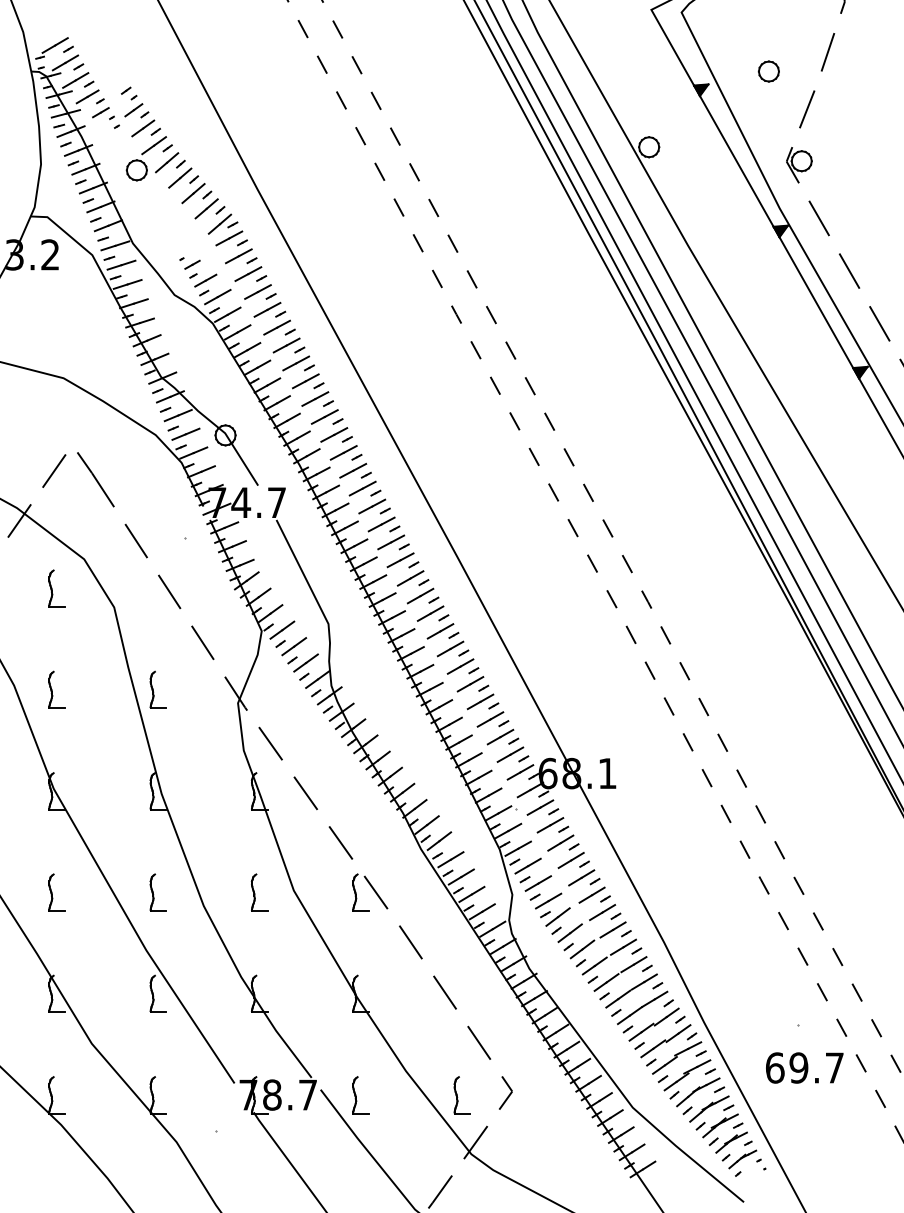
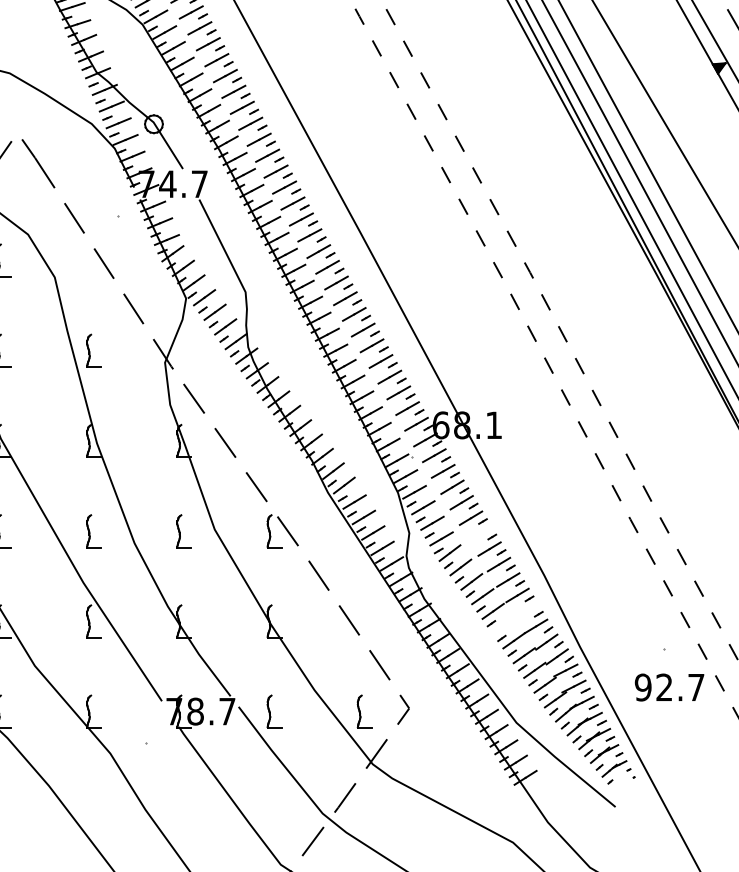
line: (591, 894) -> (479, 533), removed
line: (631, 990) -> (515, 618), removed
text: (786, 1067) -> (653, 687), 69.7 -> 92.7

